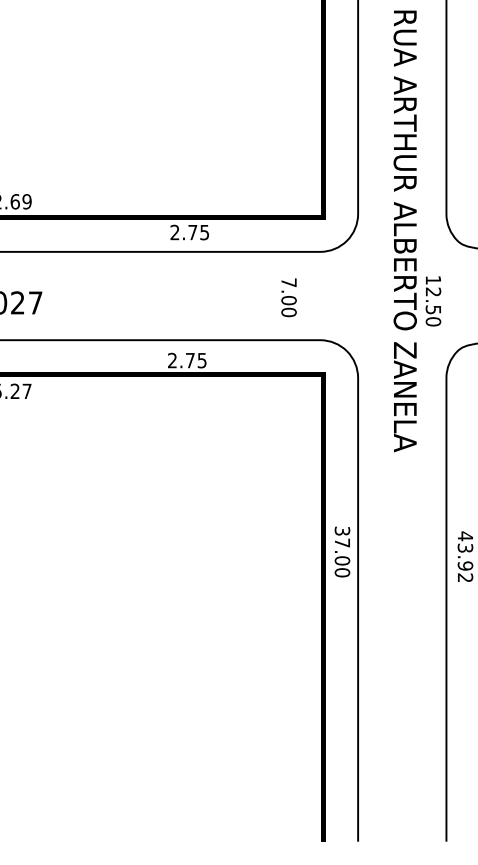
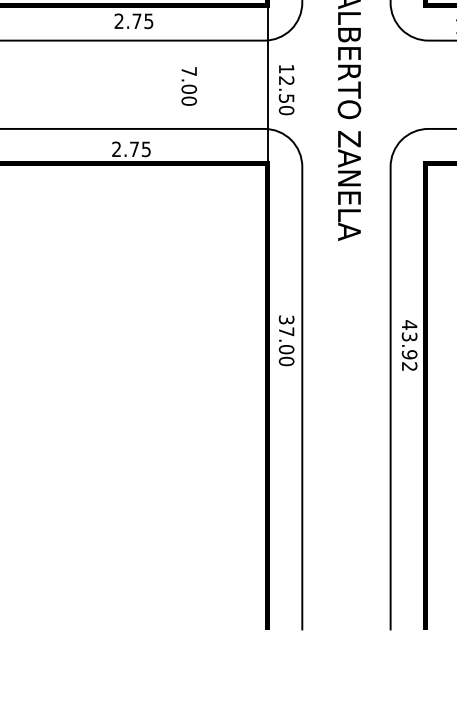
line: (323, 295) -> (267, 84), added
text: (288, 297) -> (188, 86), moved
text: (433, 301) -> (286, 90), moved

